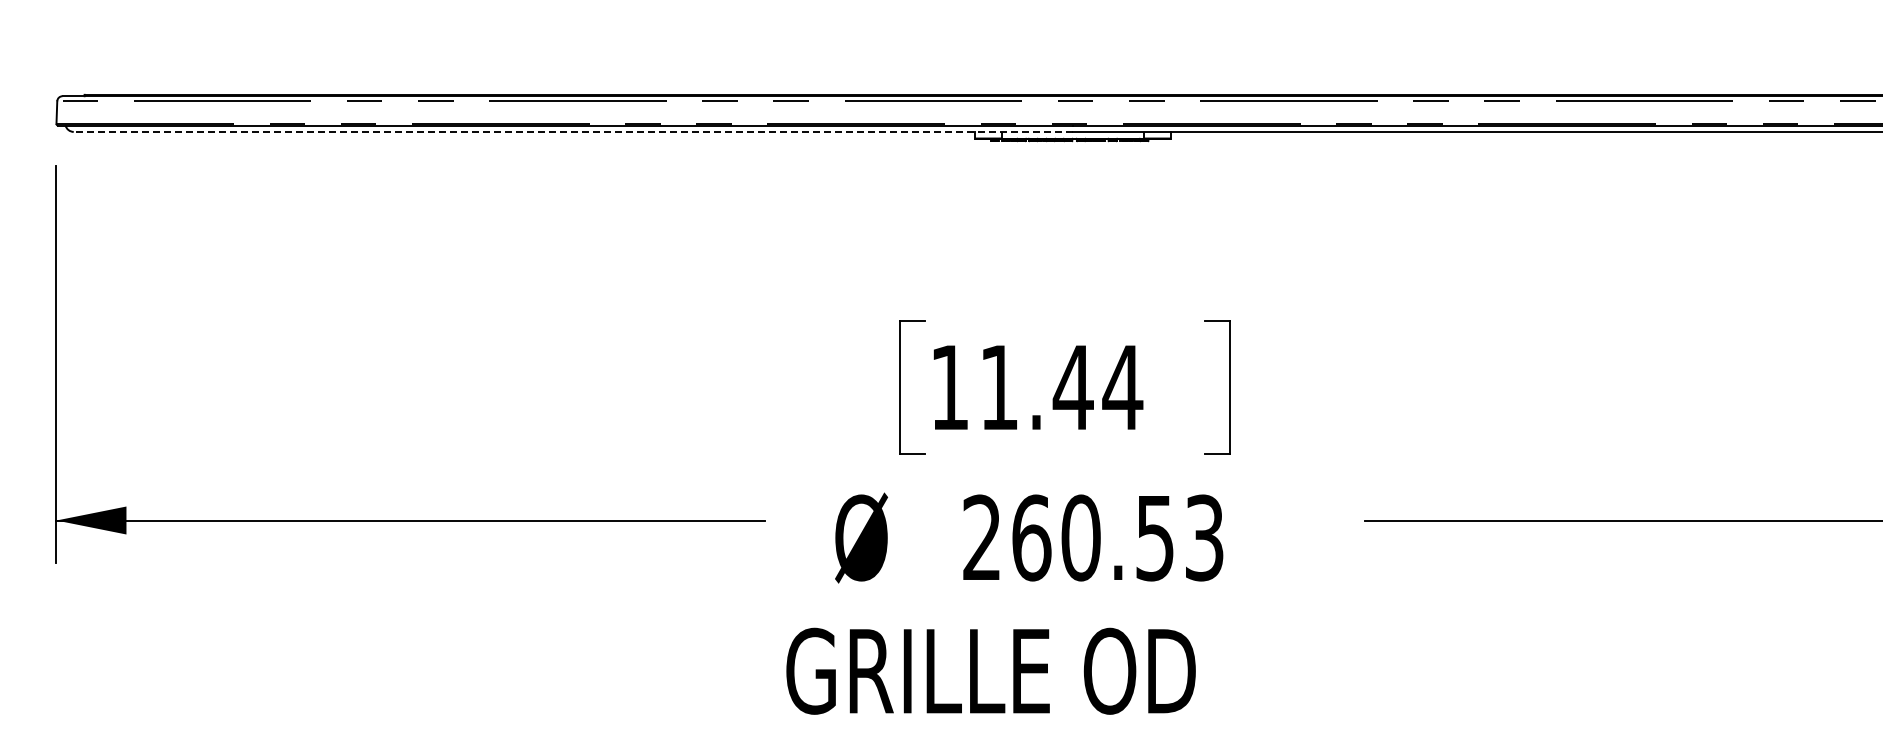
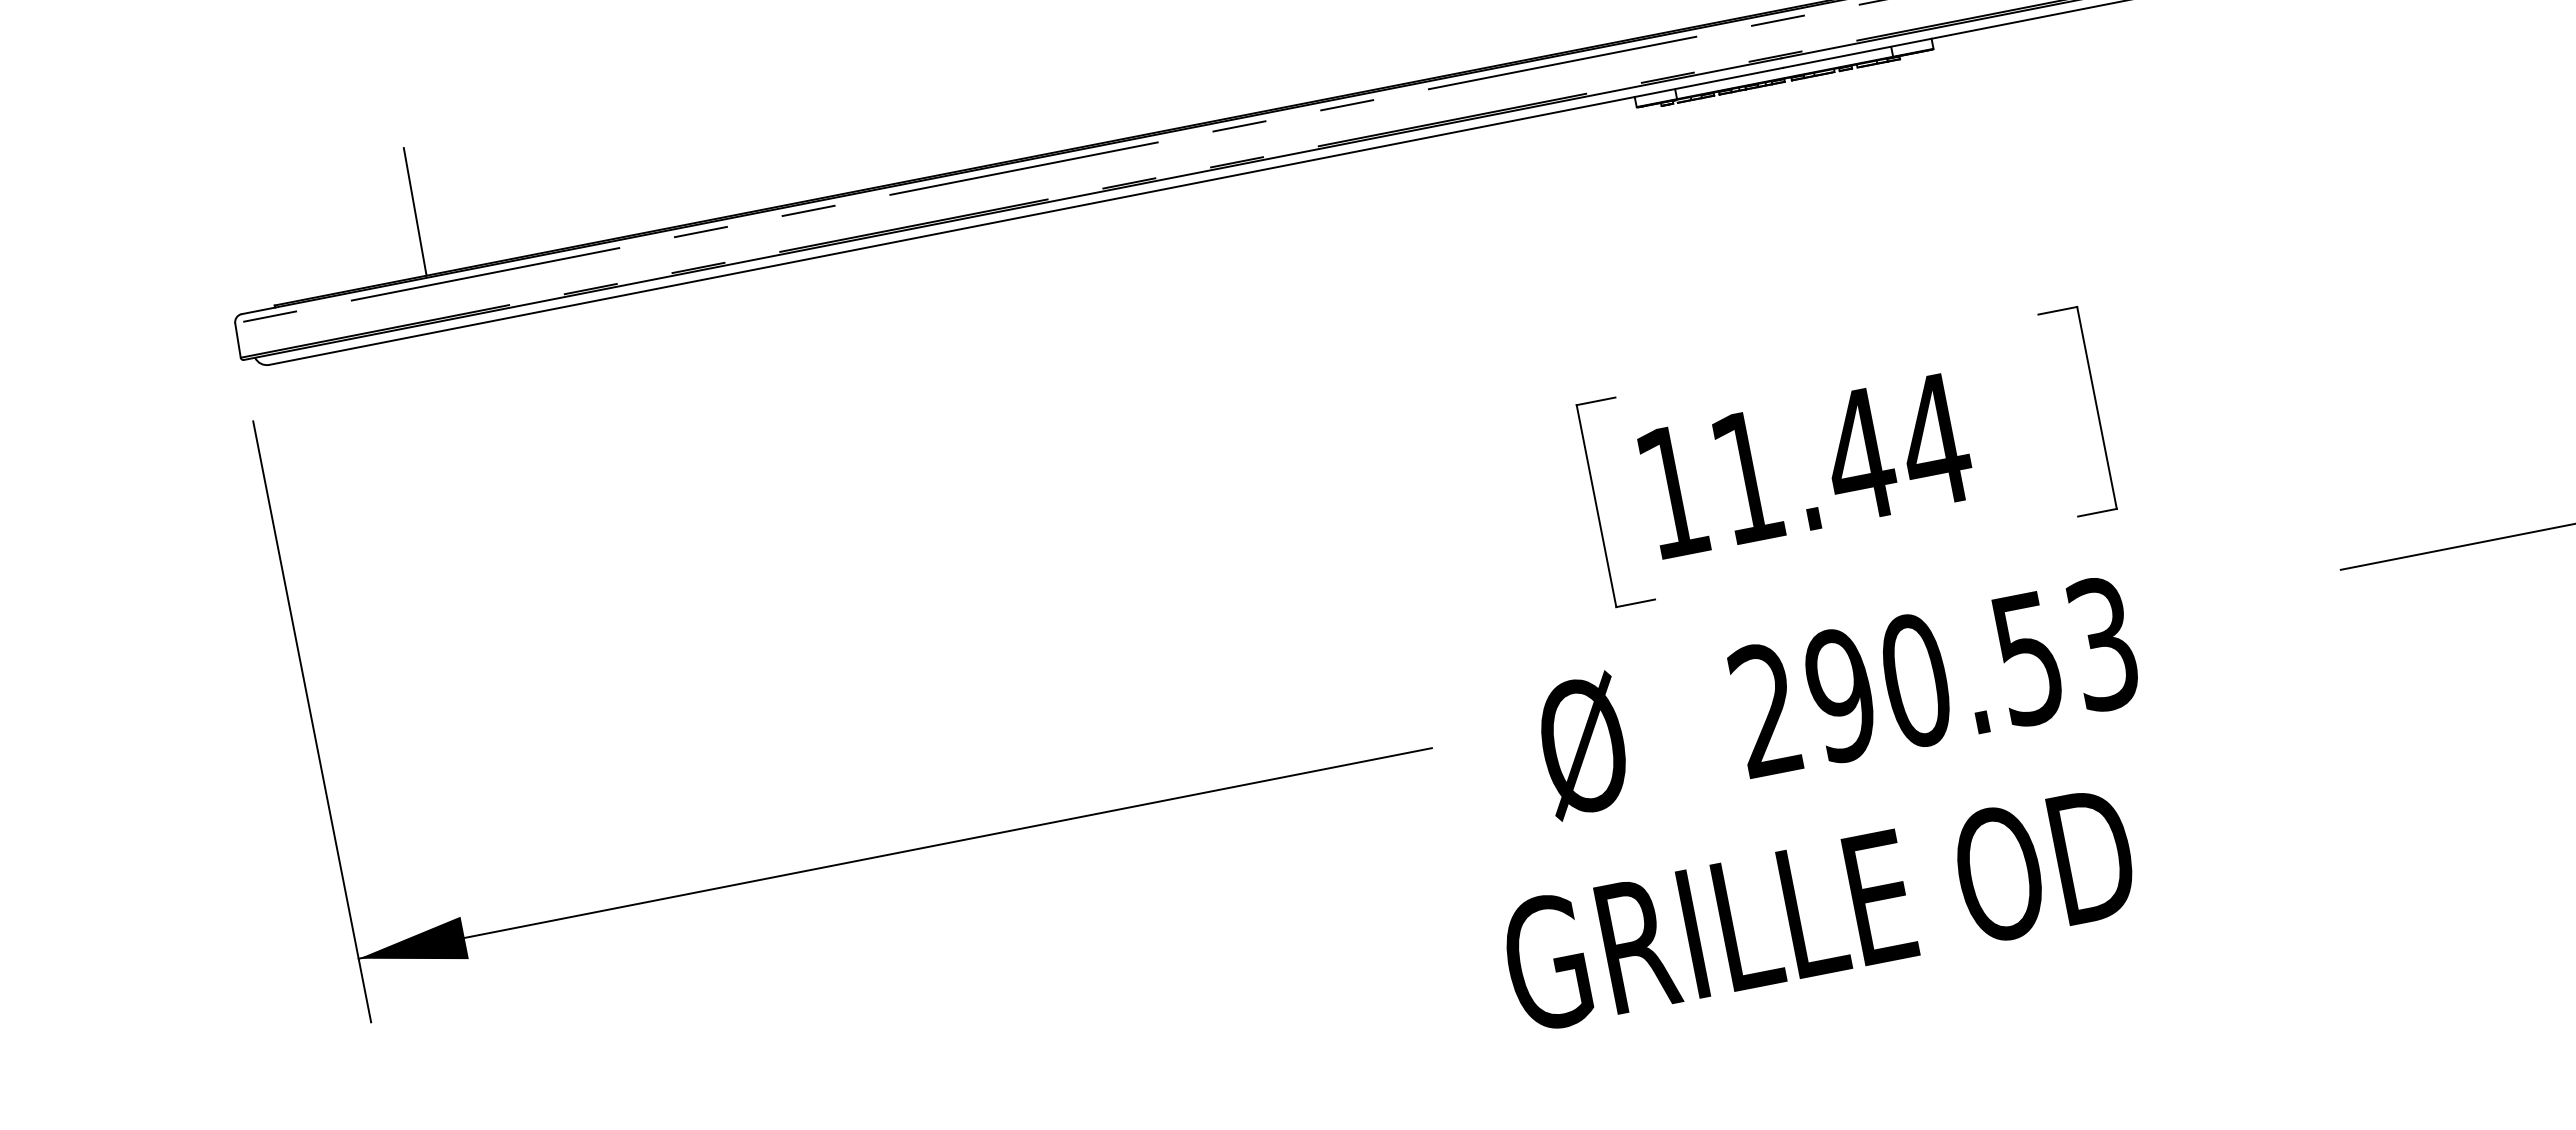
line: (185, 52) -> (414, 211), added
line: (573, 131) -> (1026, 215), dashed -> solid
text: (1031, 537) -> (1840, 694), 260.53 -> 290.53

